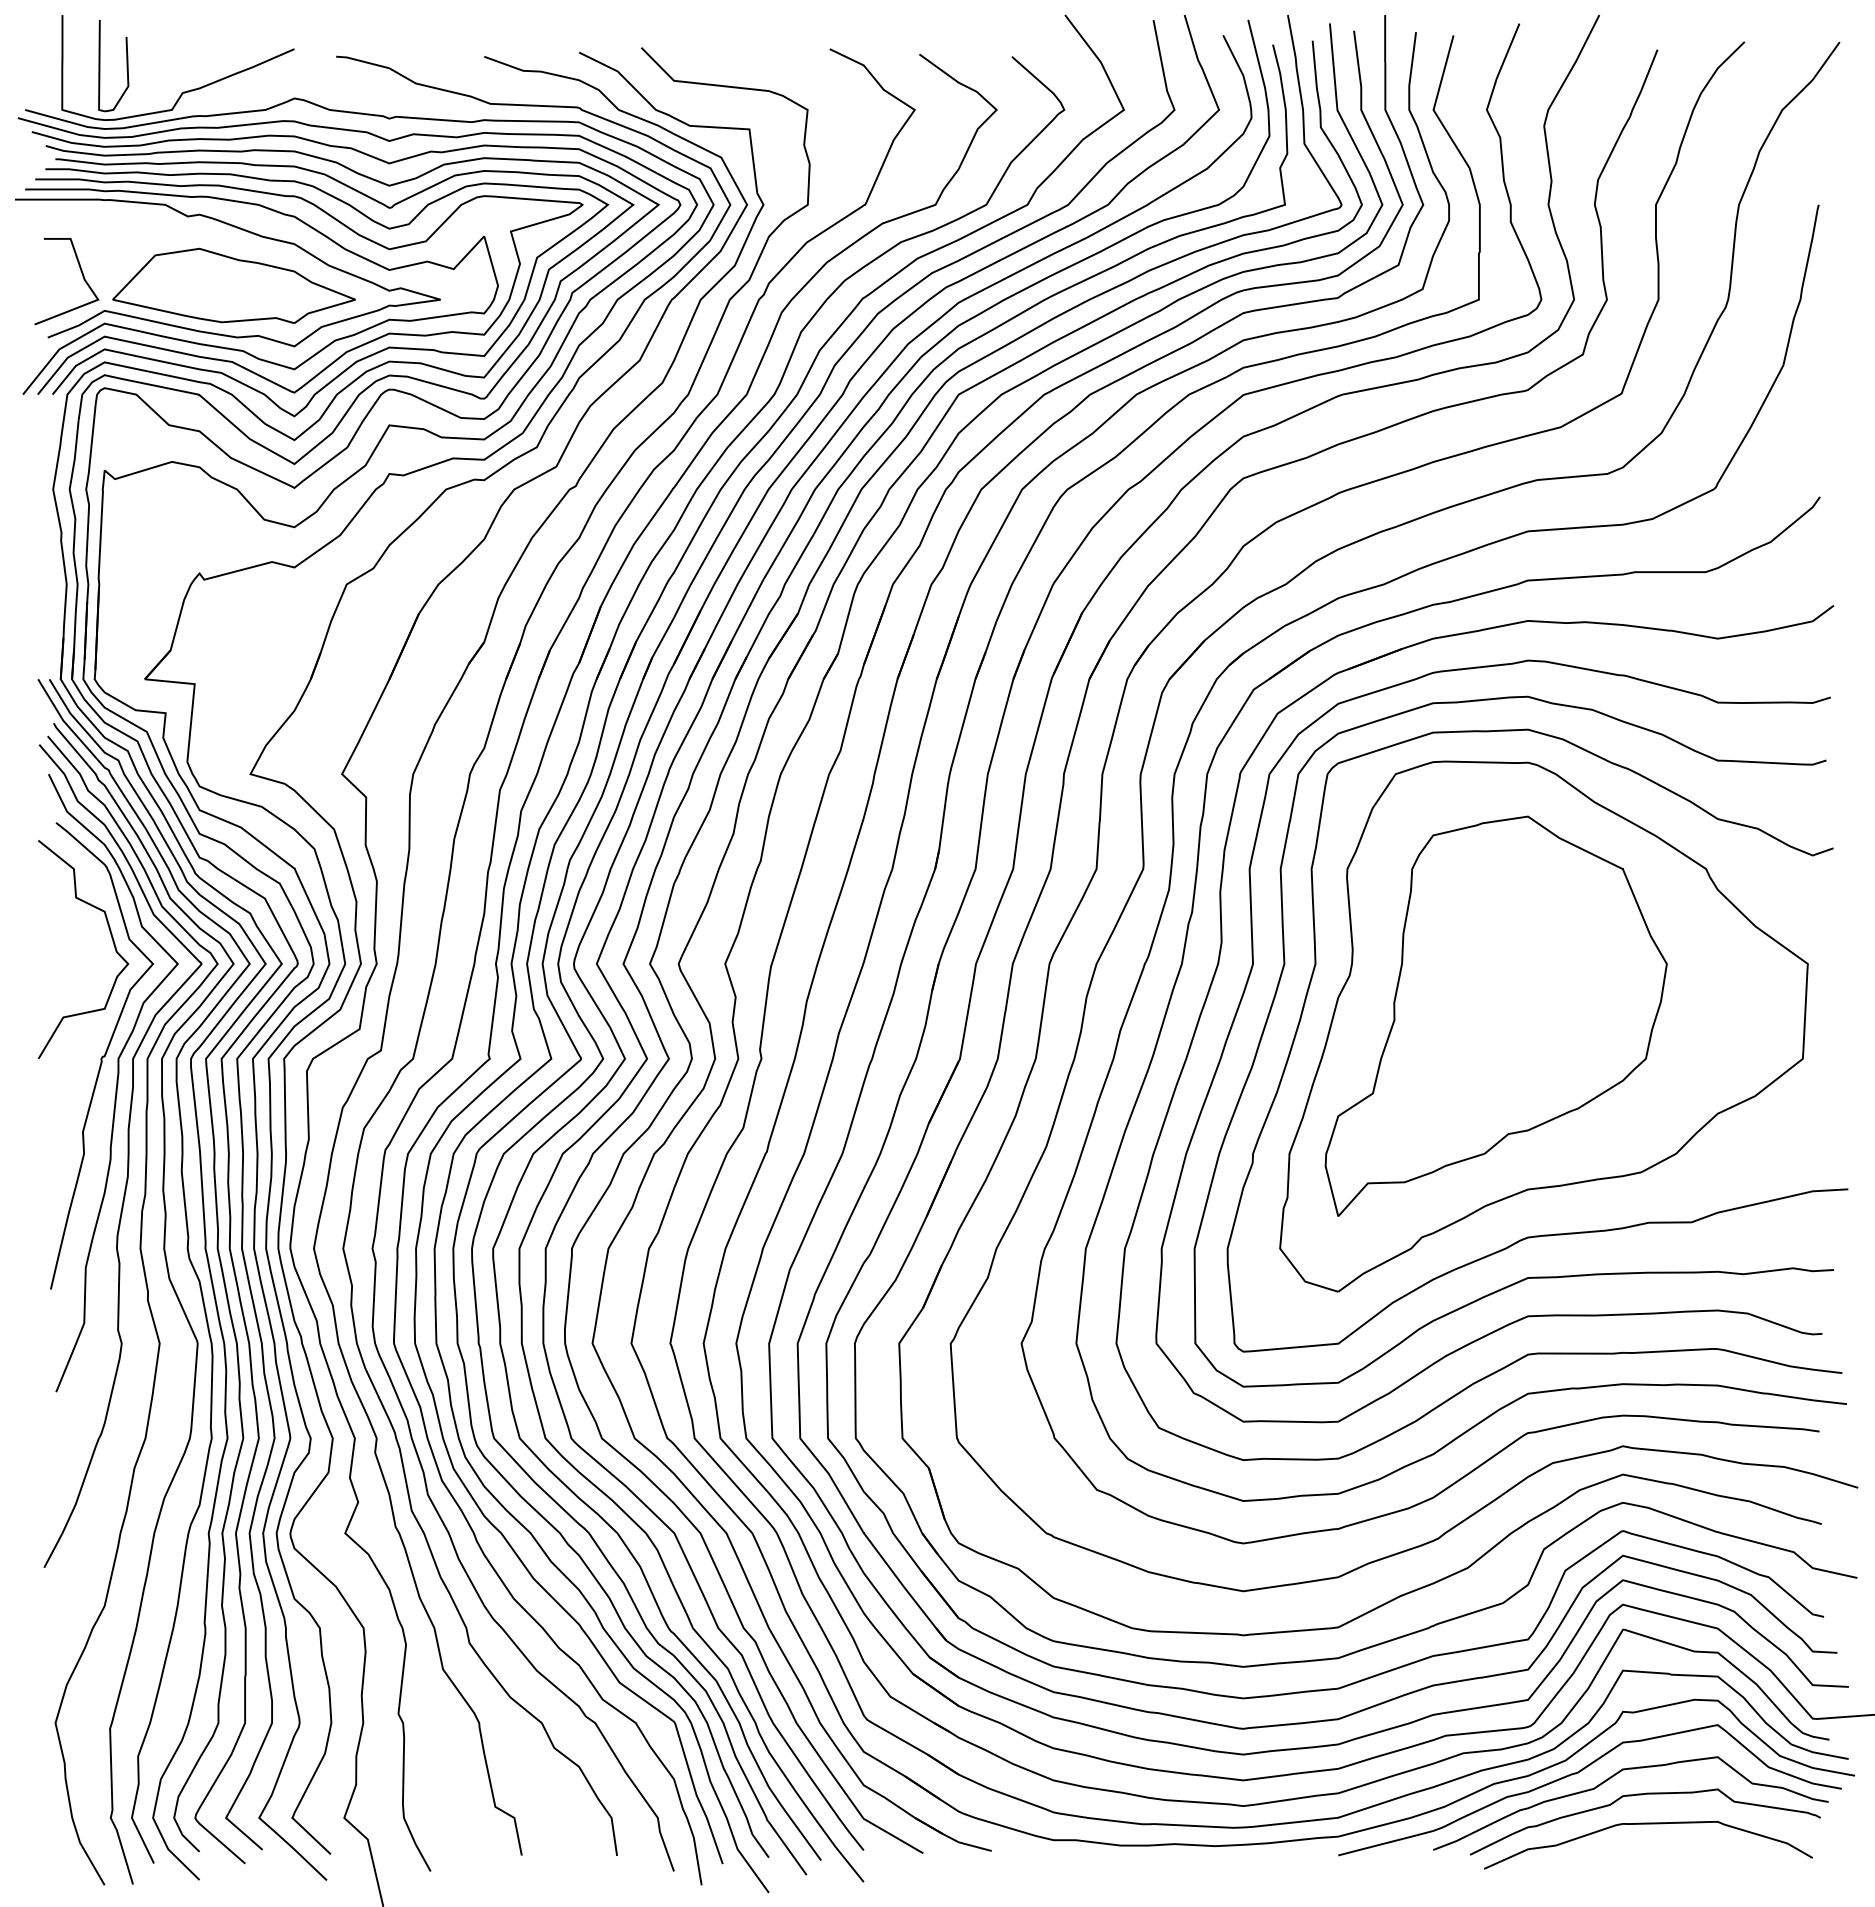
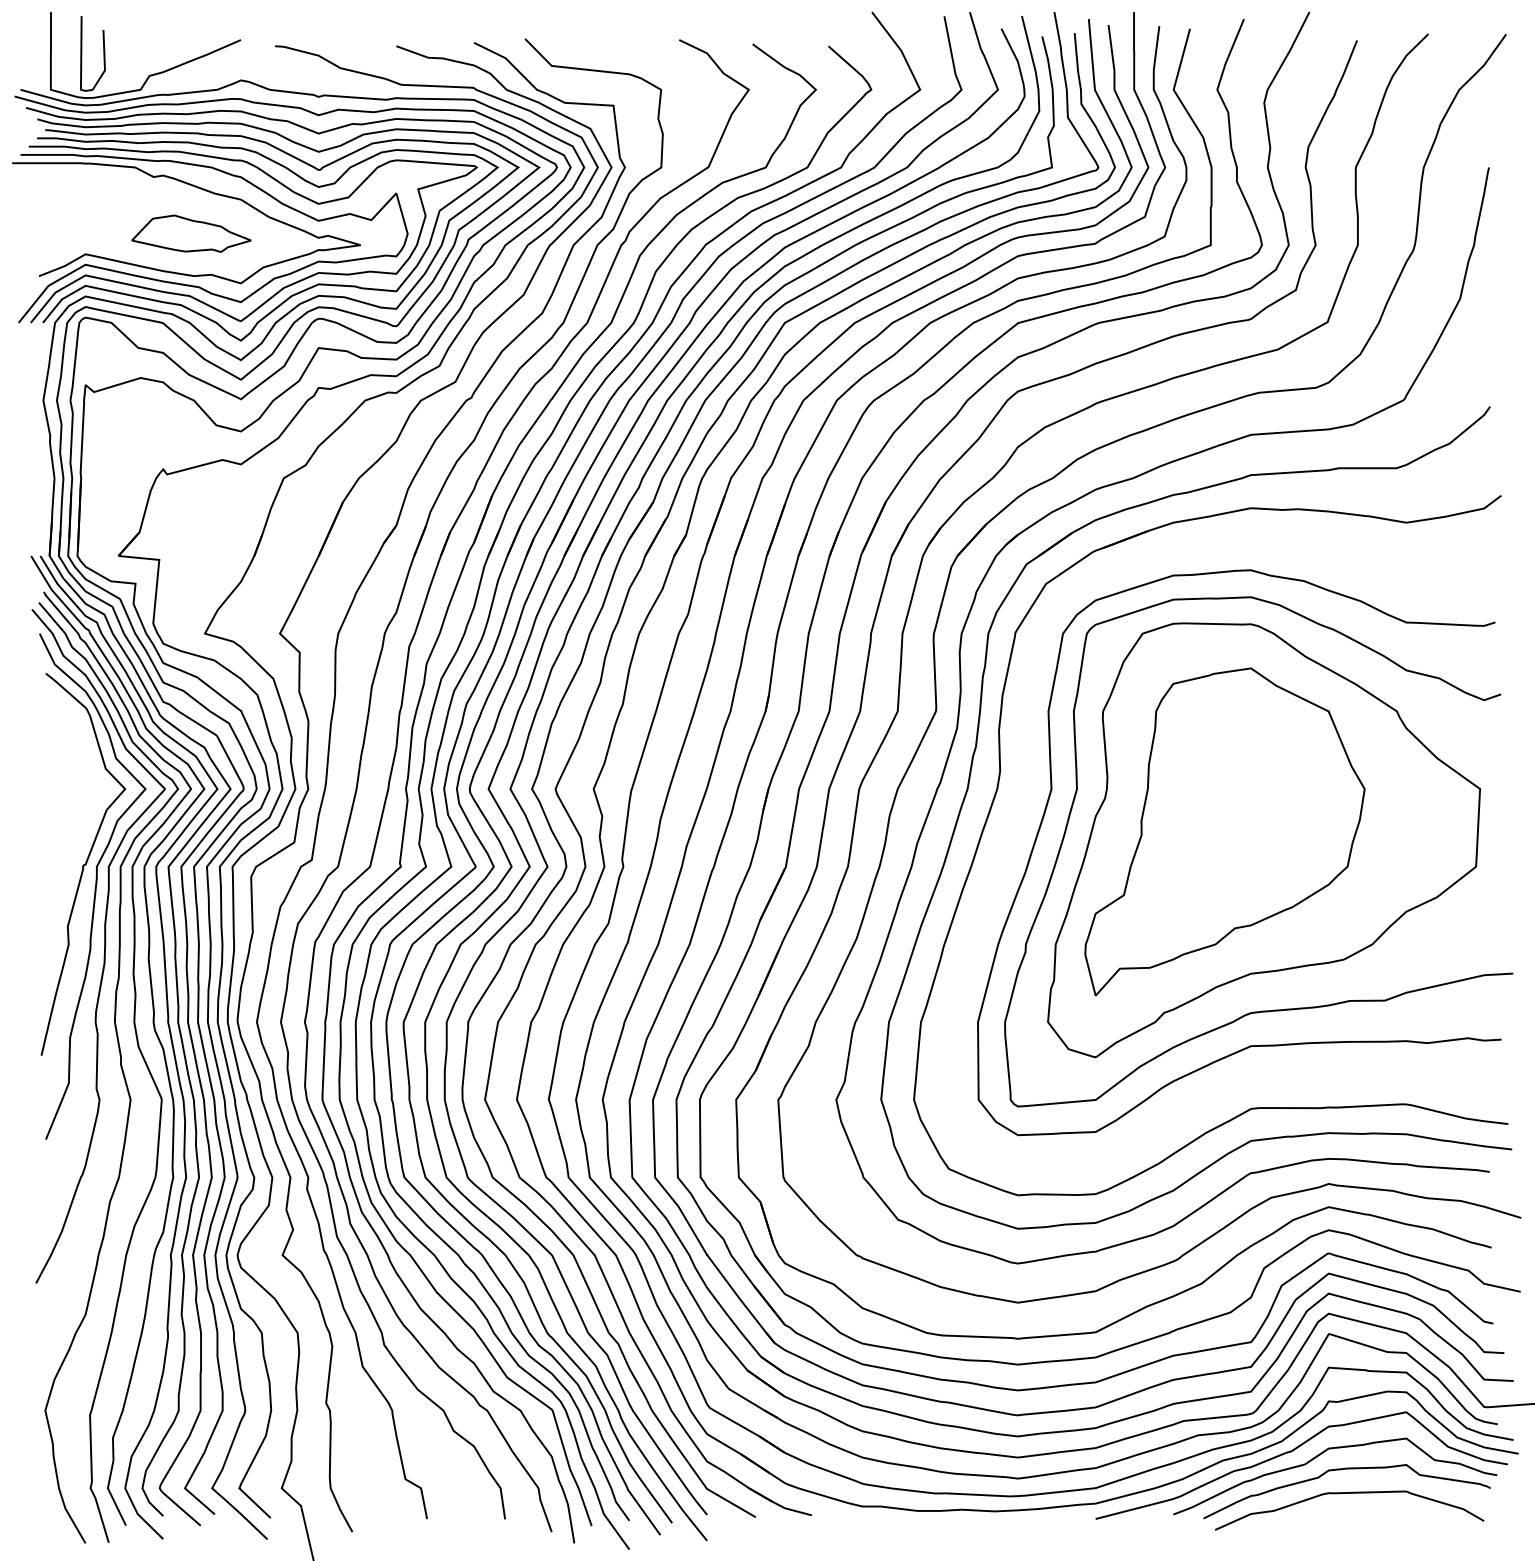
line: (81, 274) -> (66, 224), removed
part: (233, 285) -> (191, 233), size x0.6
curve: (111, 938) -> (91, 768), removed
curve: (1253, 966) -> (1026, 791), removed

